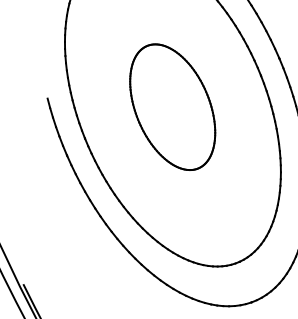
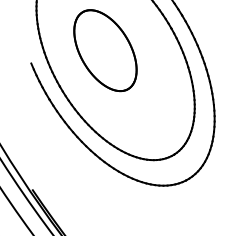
part: (172, 106) -> (105, 50), moved

